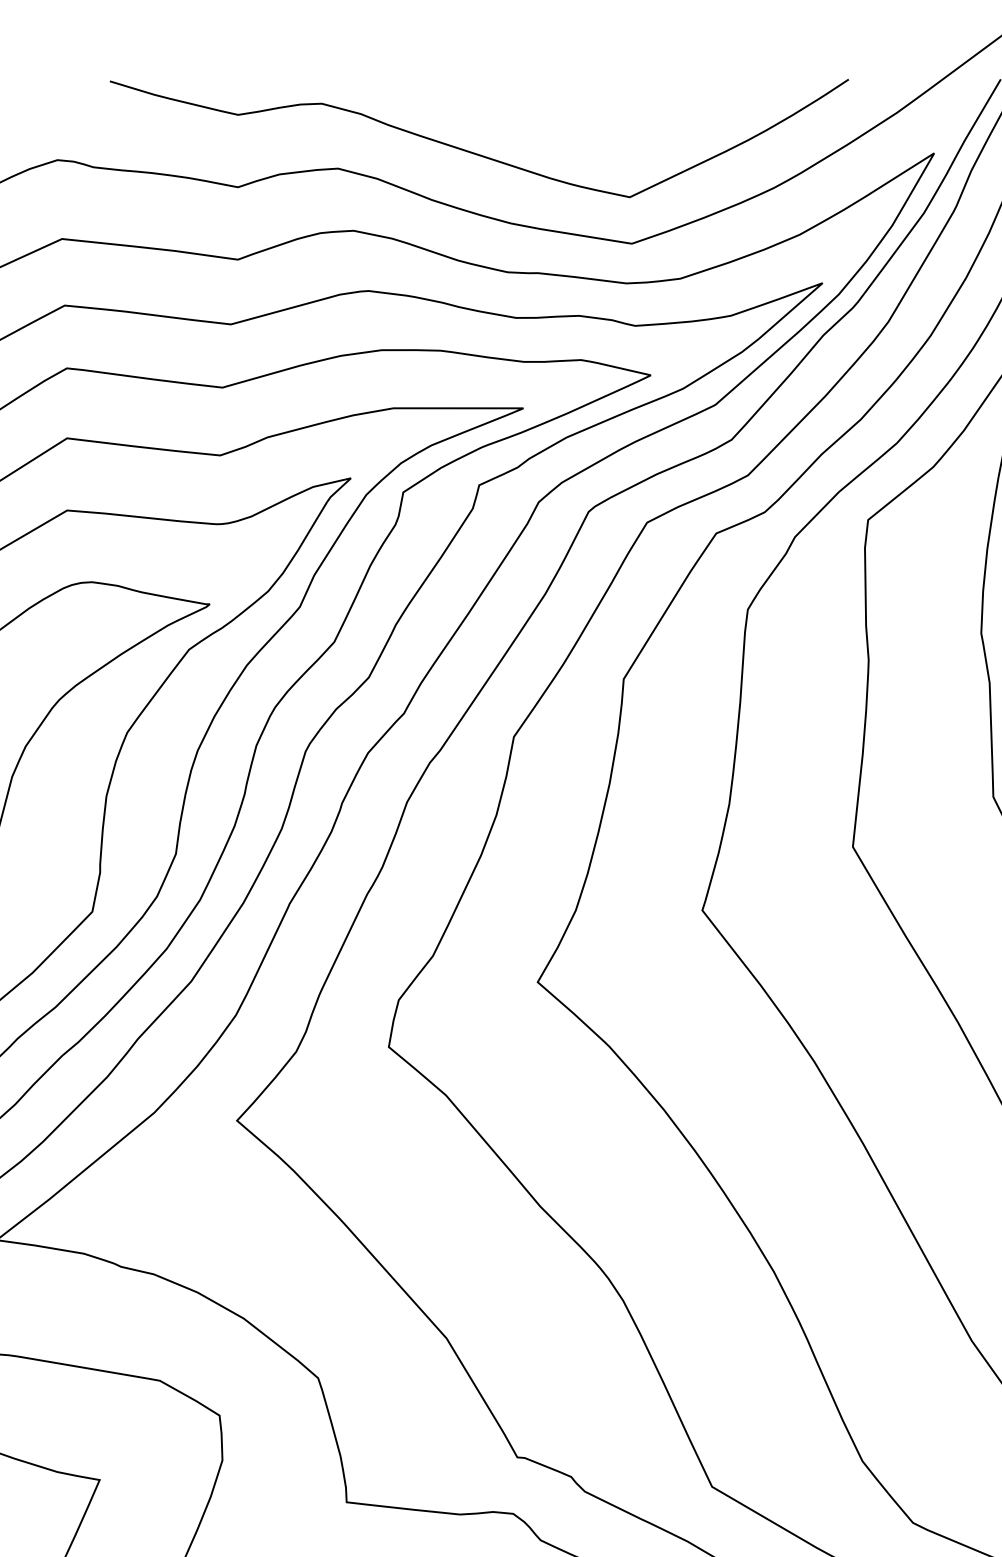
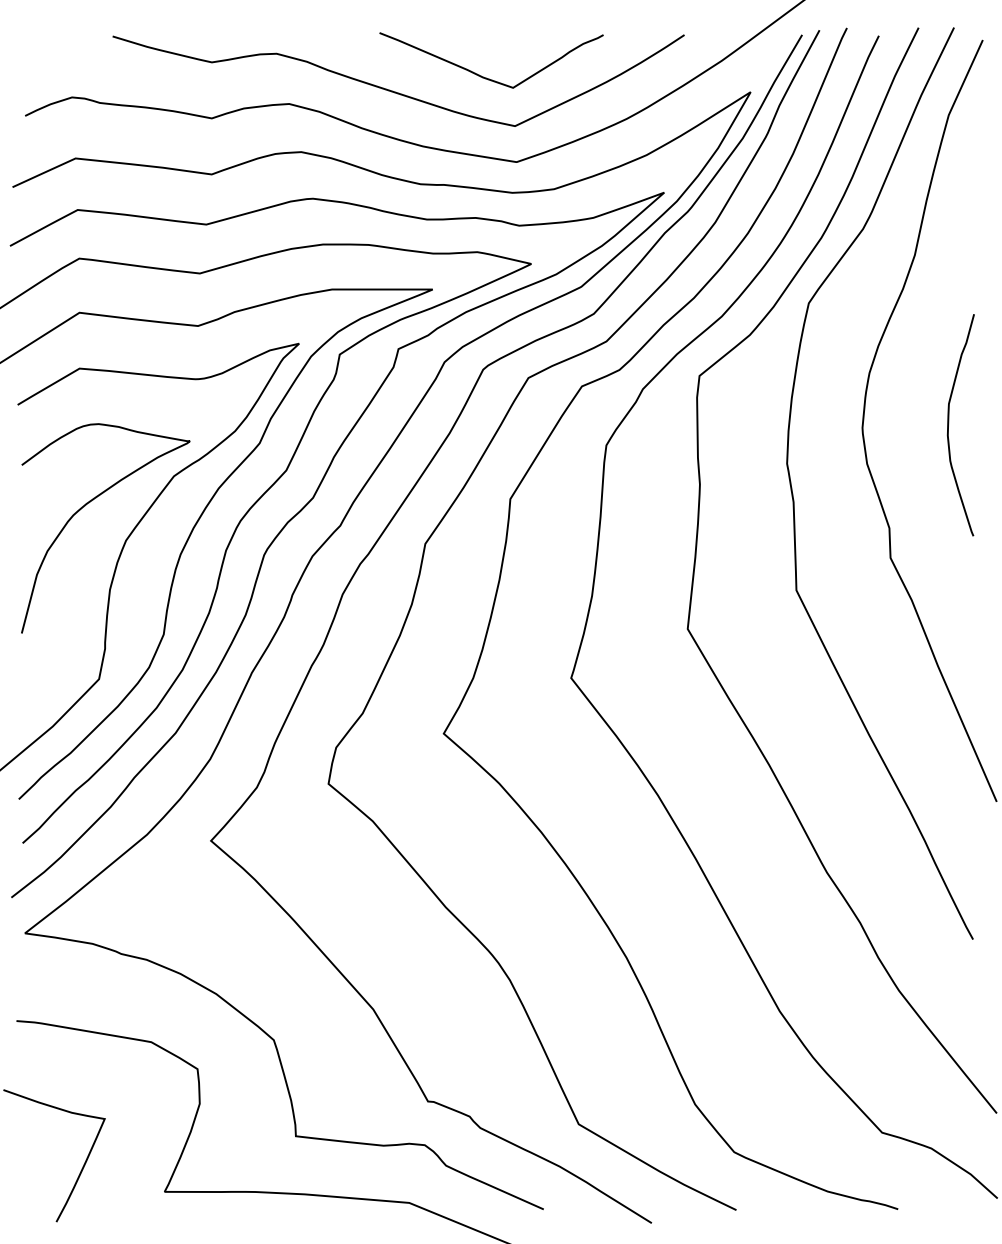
curve: (592, 134) -> (486, 77), added

